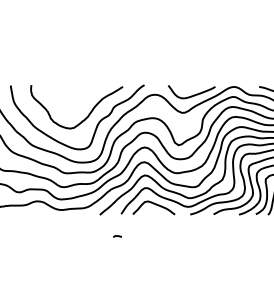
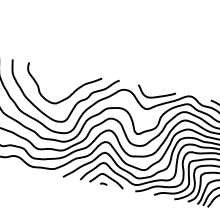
curve: (117, 236) -> (103, 184), moved

